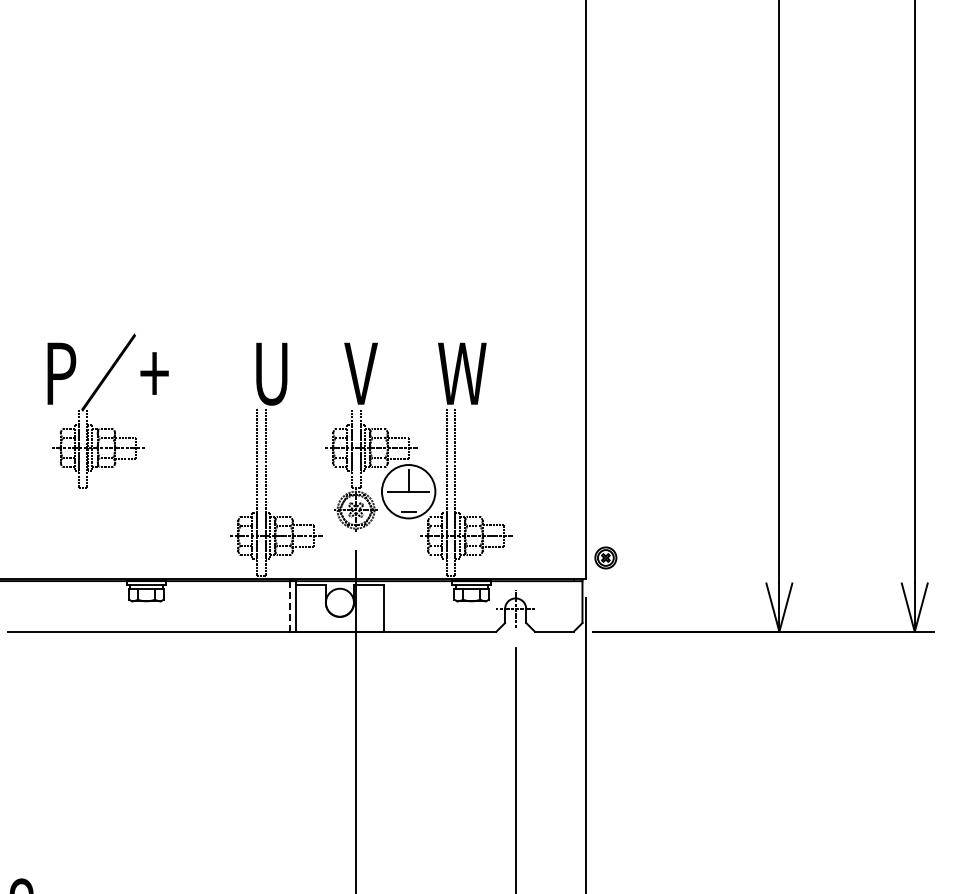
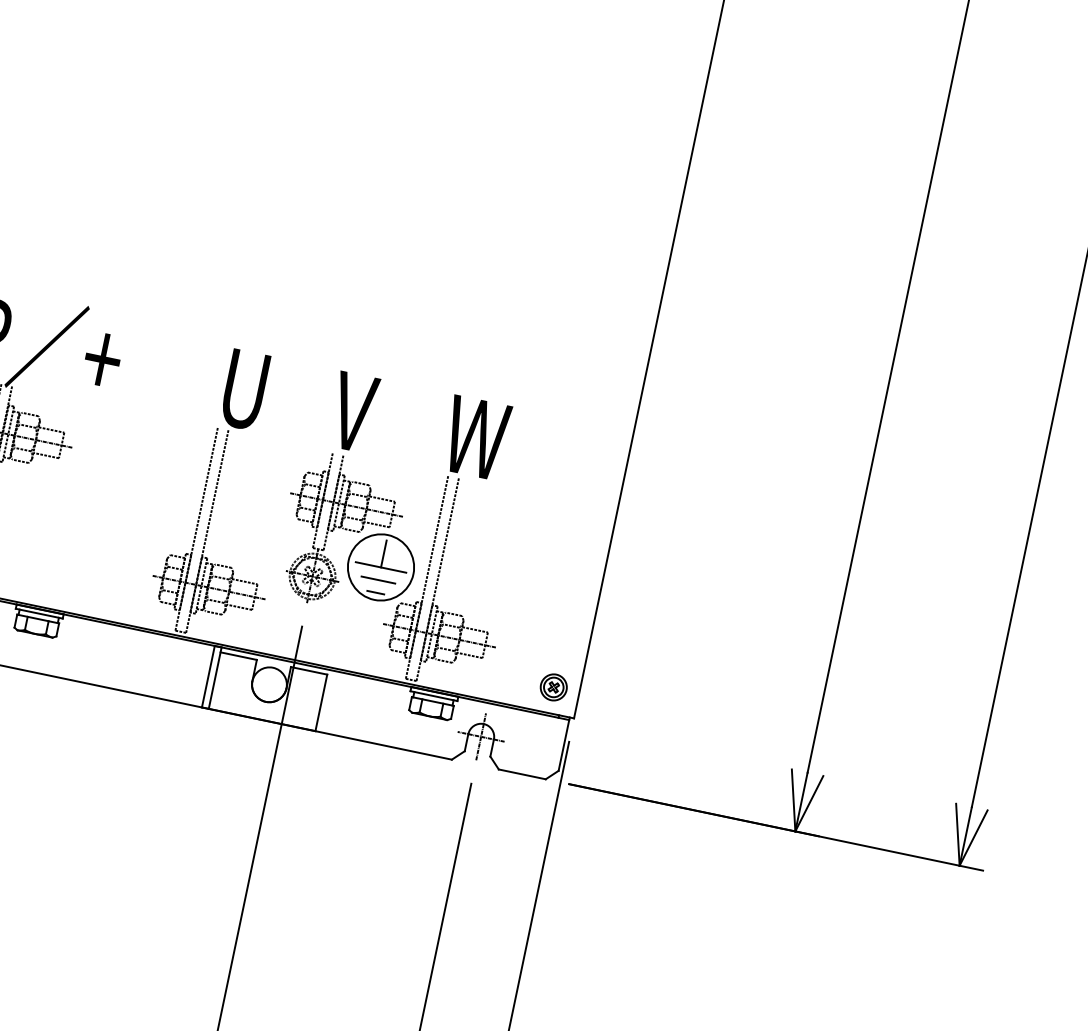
line: (408, 502) -> (378, 580), added
part: (605, 557) -> (553, 686), moved
line: (290, 607) -> (208, 677), dashed -> solid

